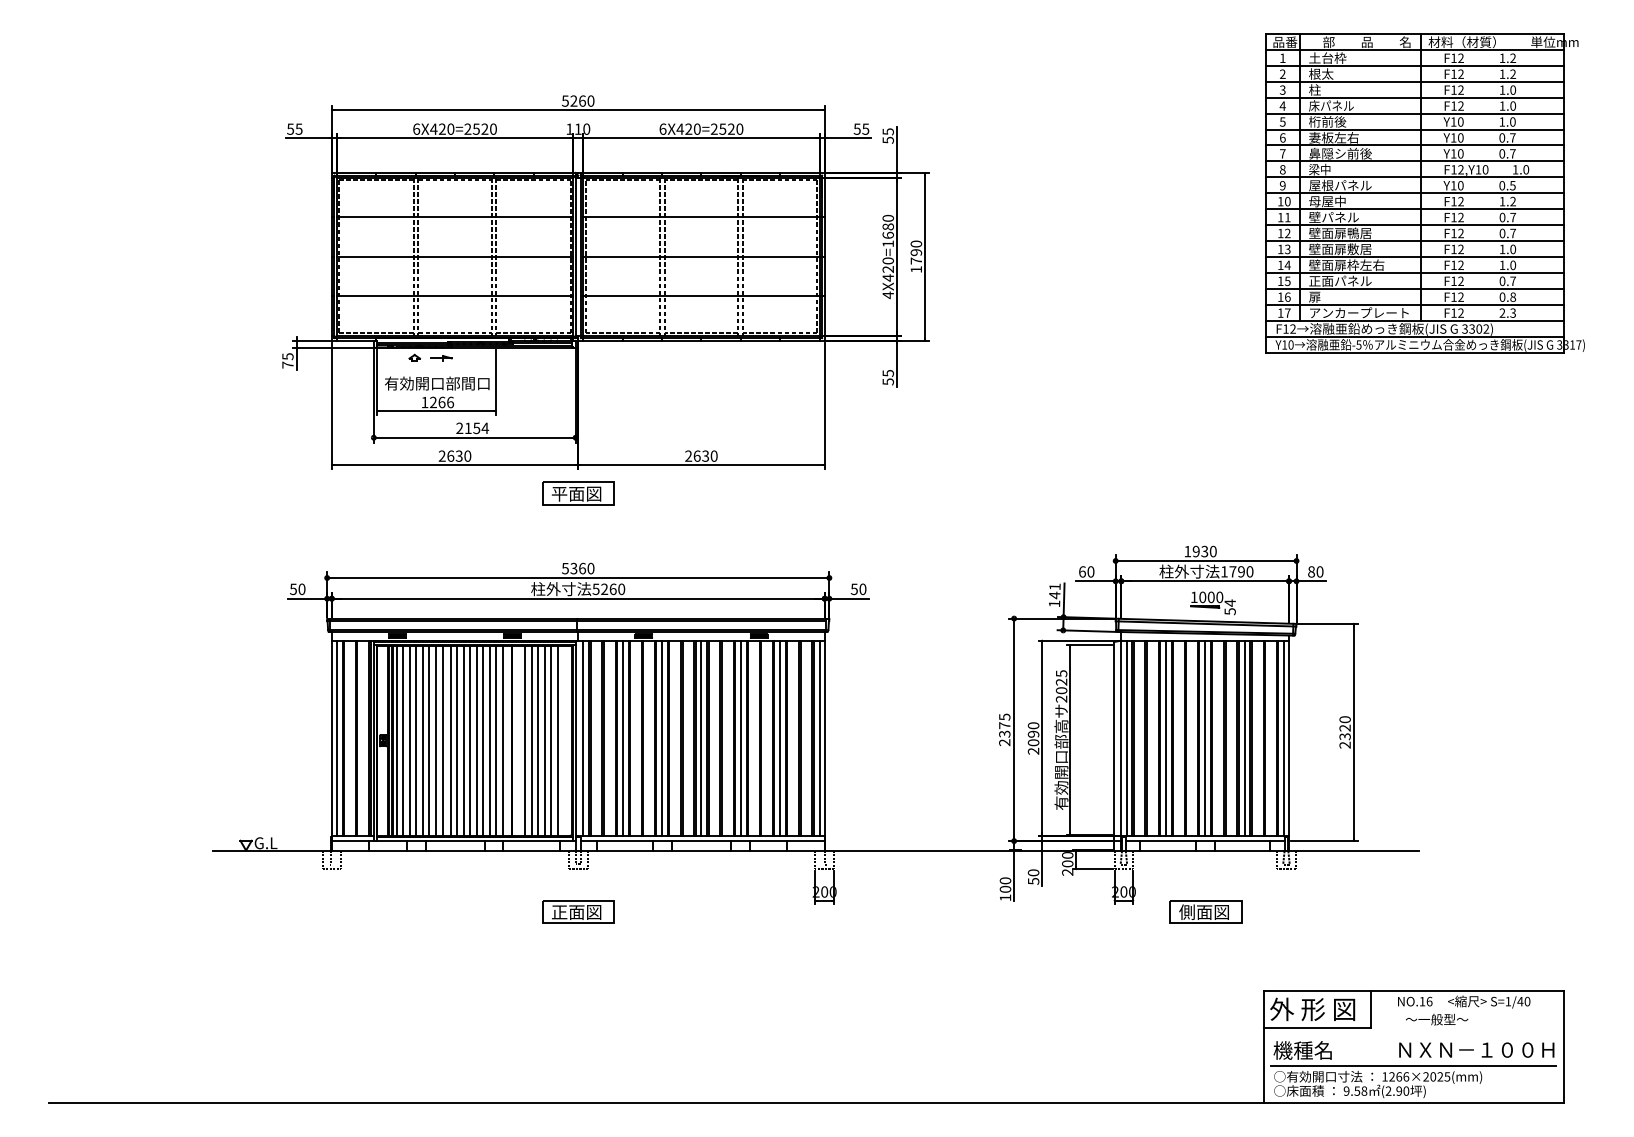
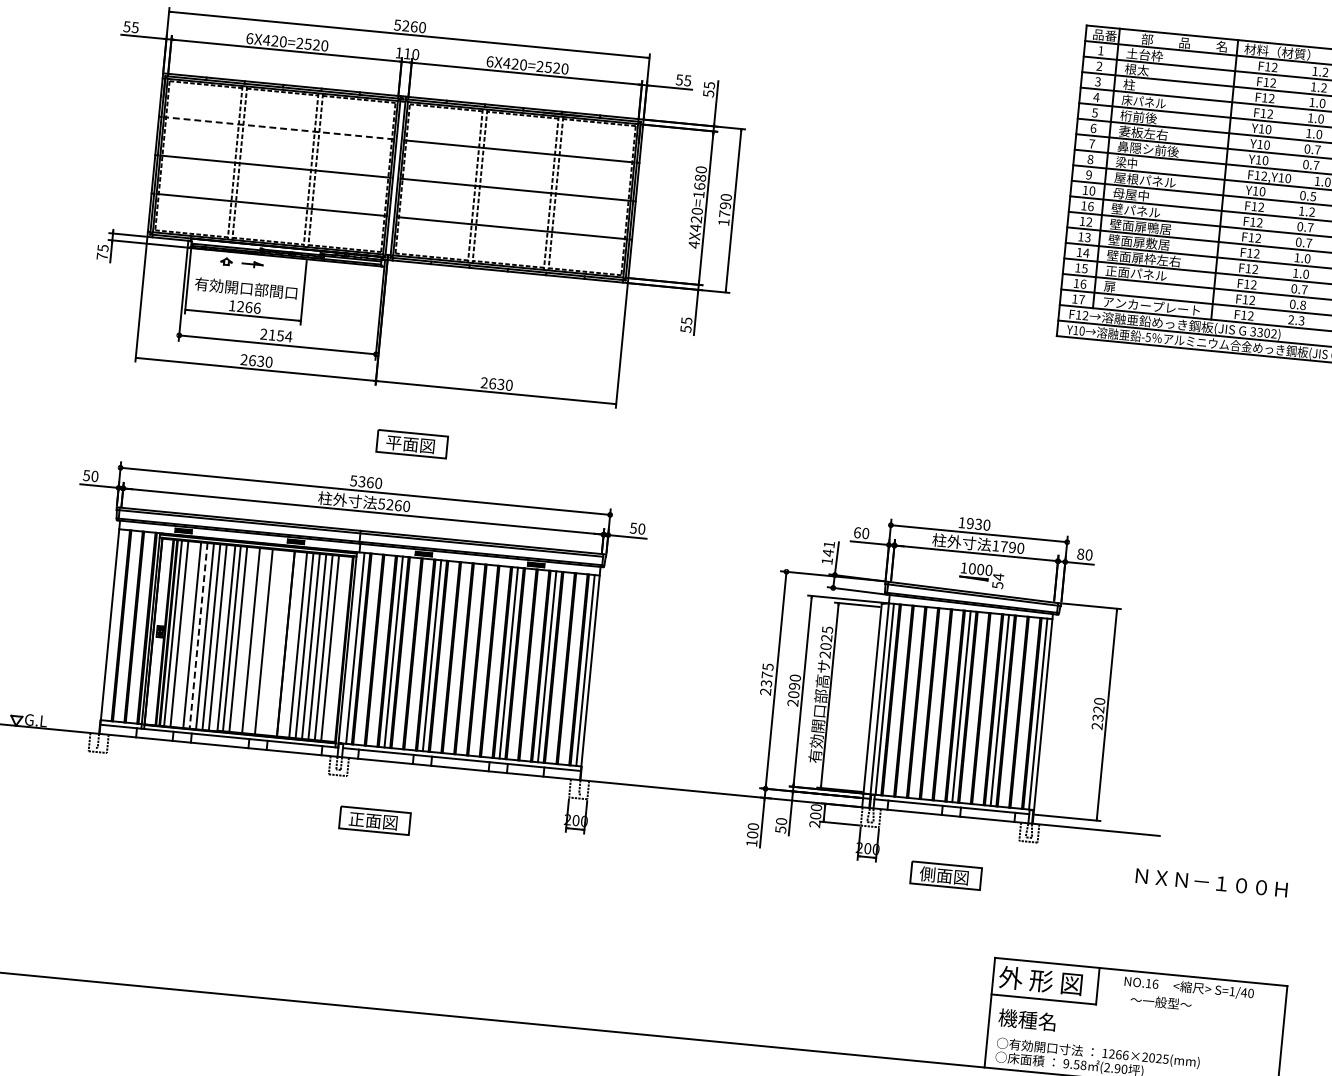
line: (454, 217) -> (278, 128), solid -> dashed
text: (1287, 217) -> (1090, 206), 11 -> 16
part: (578, 493) -> (412, 444), moved
line: (337, 738) -> (115, 625), removed
line: (701, 738) -> (470, 659), removed
line: (1165, 738) -> (922, 702), removed
line: (409, 740) -> (185, 633), removed
line: (470, 740) -> (245, 639), removed
line: (483, 740) -> (257, 640), removed
line: (496, 740) -> (270, 642), removed
line: (502, 740) -> (276, 642), removed
line: (422, 741) -> (198, 636), solid -> dashed
part: (578, 911) -> (375, 820), moved
text: (1476, 1049) -> (1211, 882), moved
line: (1413, 1065) -> (1133, 1044), removed

